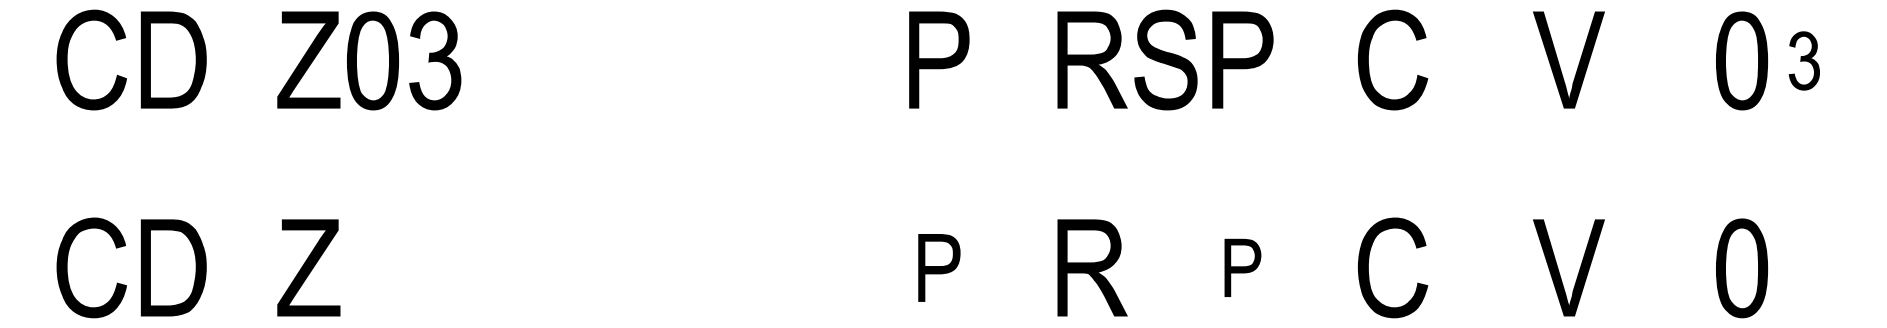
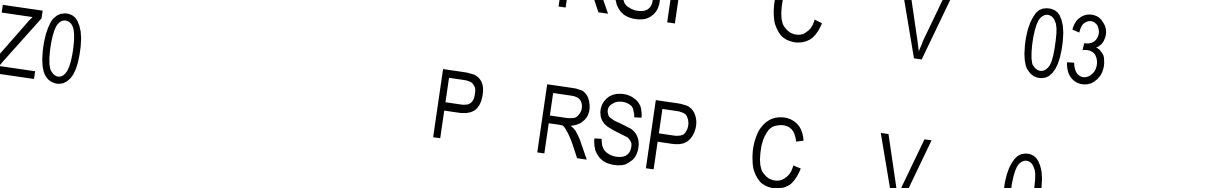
part: (1804, 60) -> (1087, 49), size x1.67
part: (939, 267) -> (459, 105), size x1.43
fill: (1165, 267) -> (618, 129), added
part: (1242, 267) -> (672, 136), size x1.67
part: (372, 268) -> (61, 48), added

